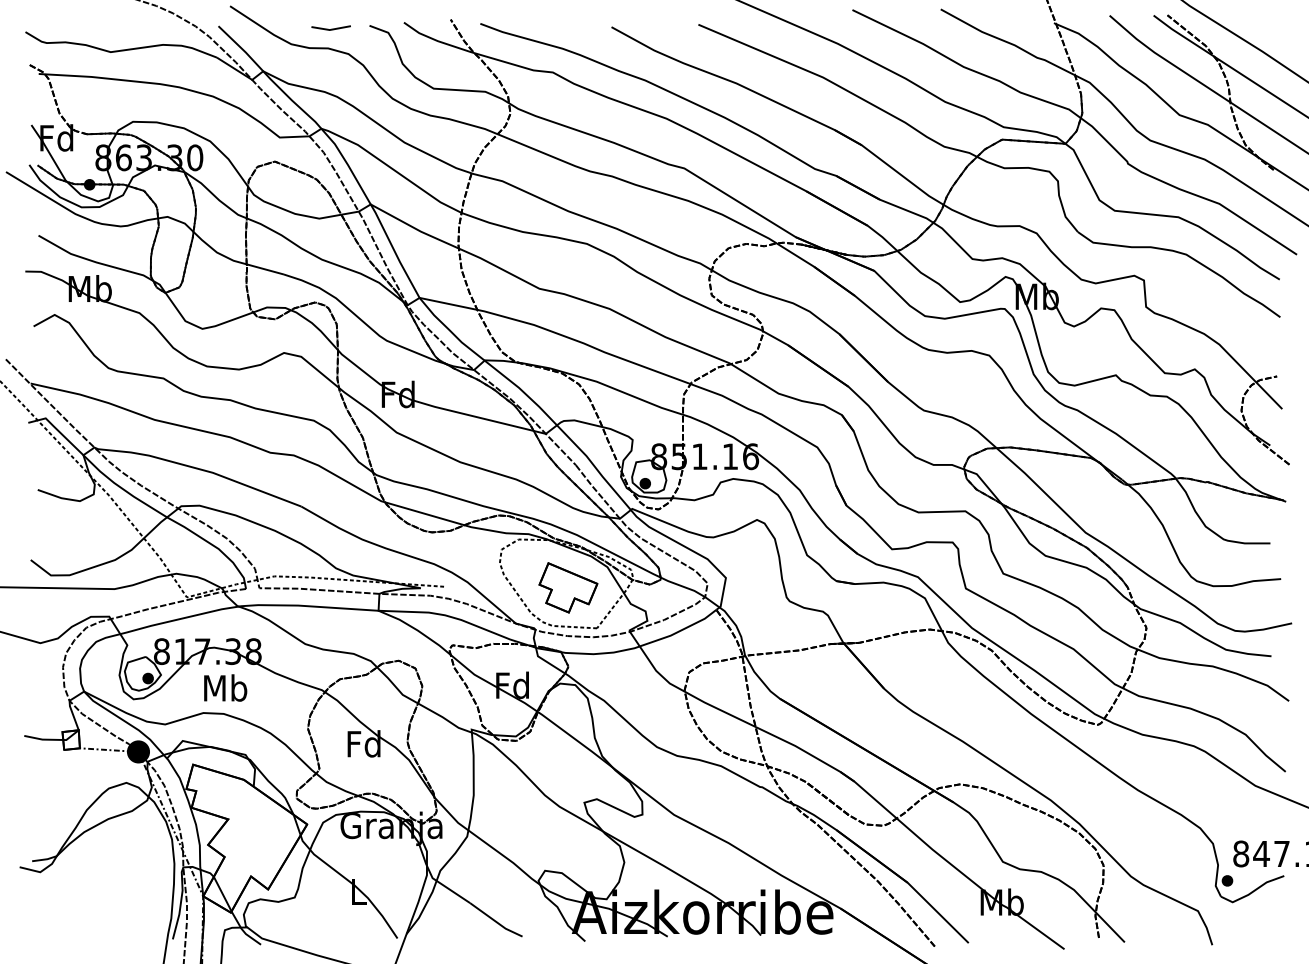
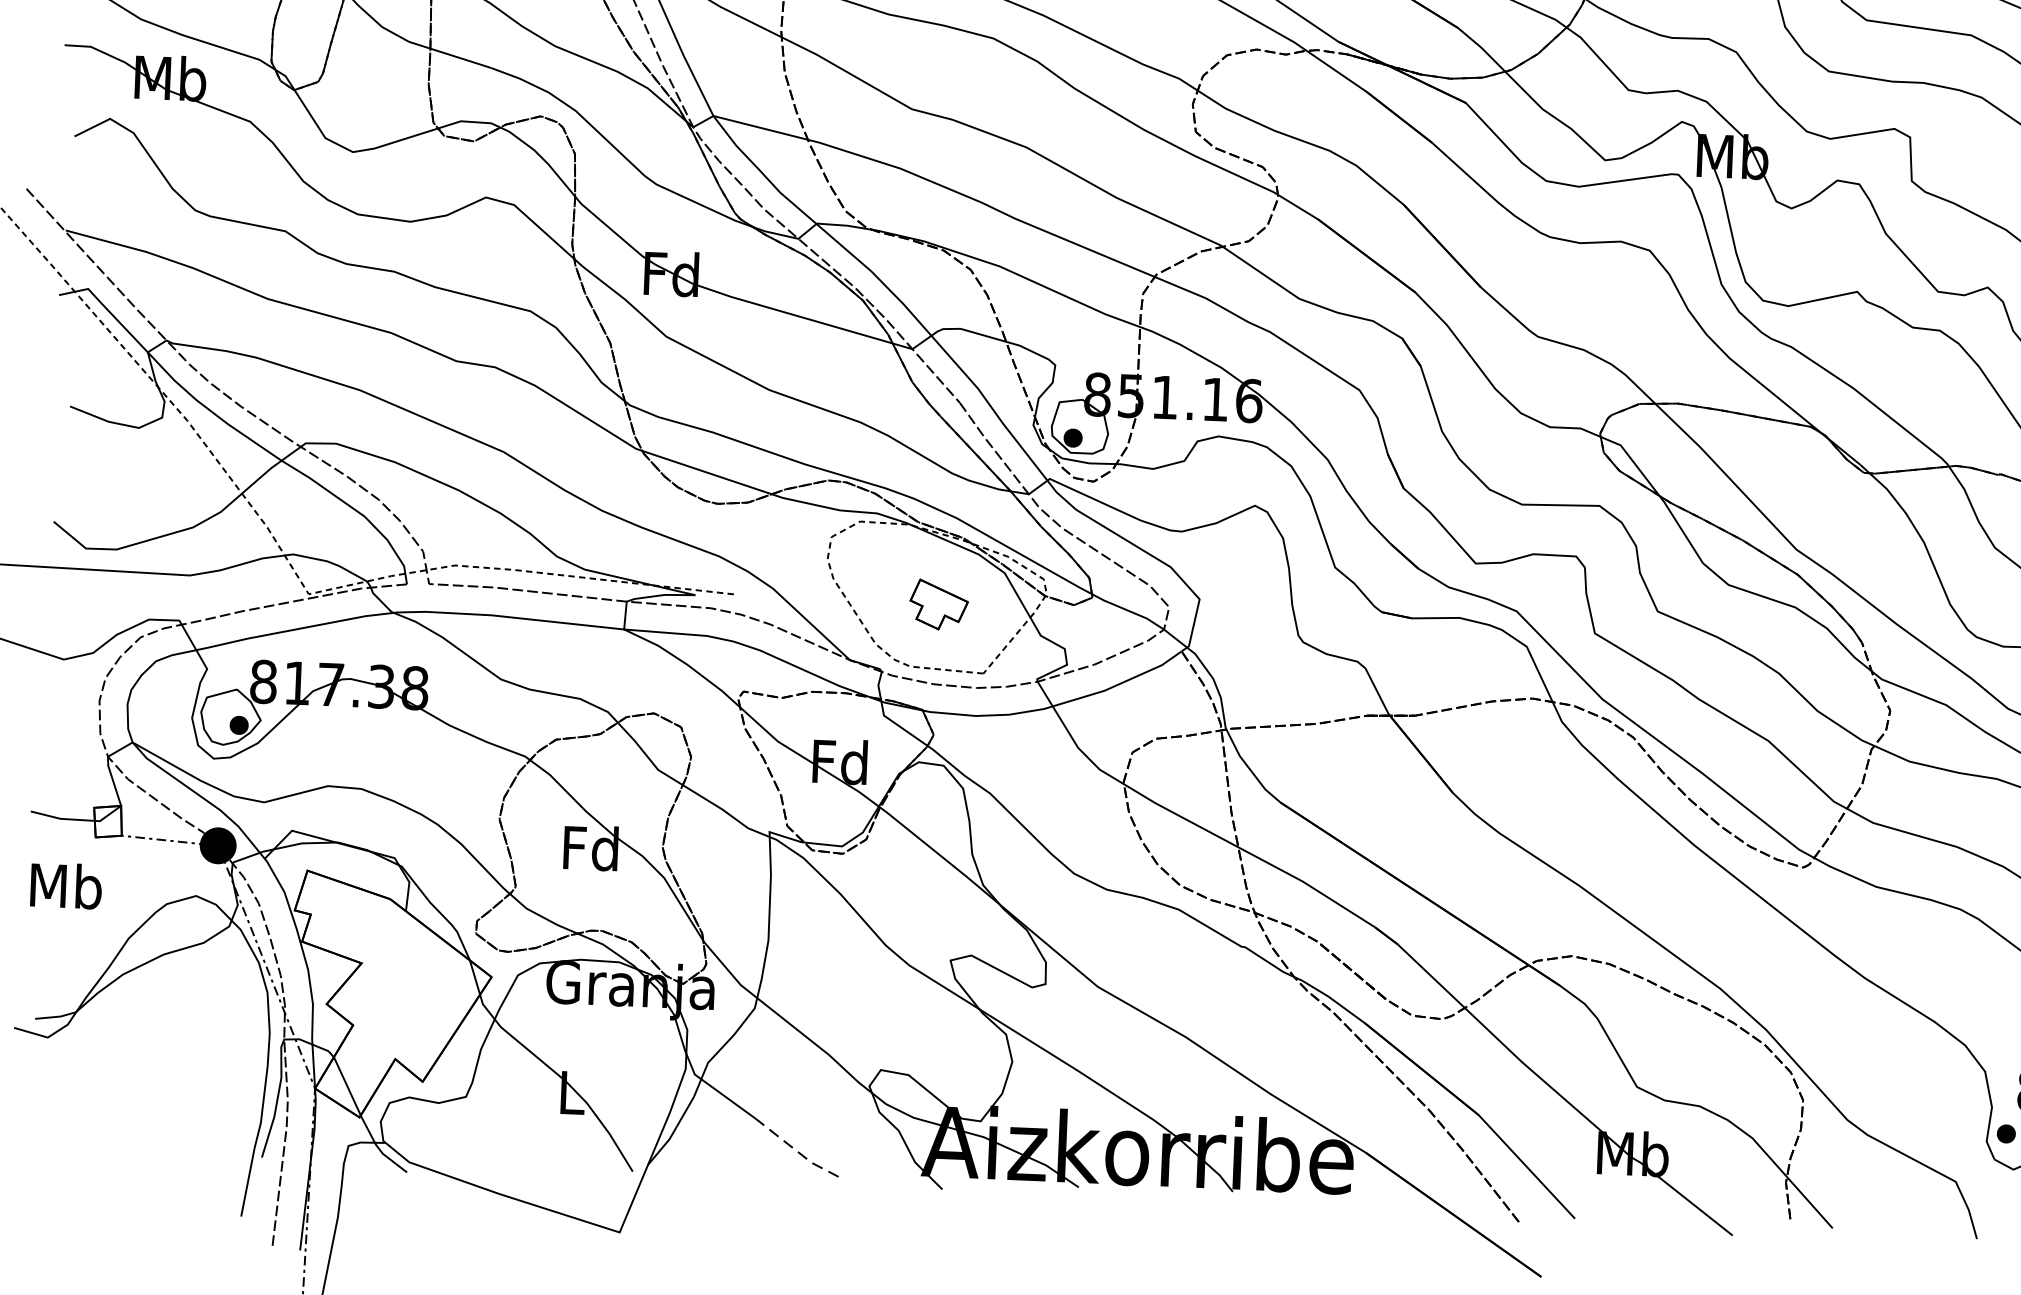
part: (568, 587) -> (939, 604), size x0.6
text: (225, 687) -> (66, 885), moved
line: (496, 921) -> (797, 1150), solid -> dashed

